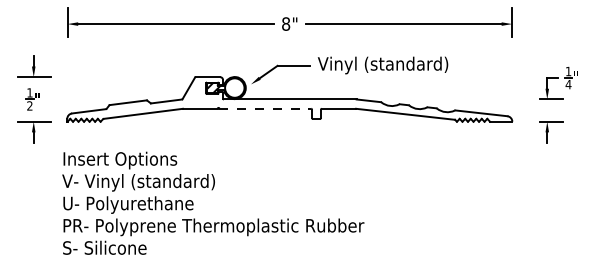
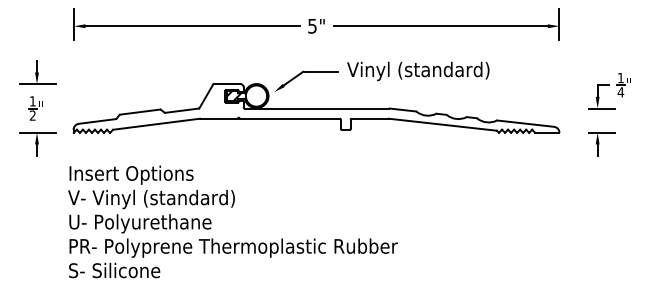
text: (286, 23) -> (312, 25), 8" -> 5"
line: (265, 108) -> (290, 118), dashed -> solid

